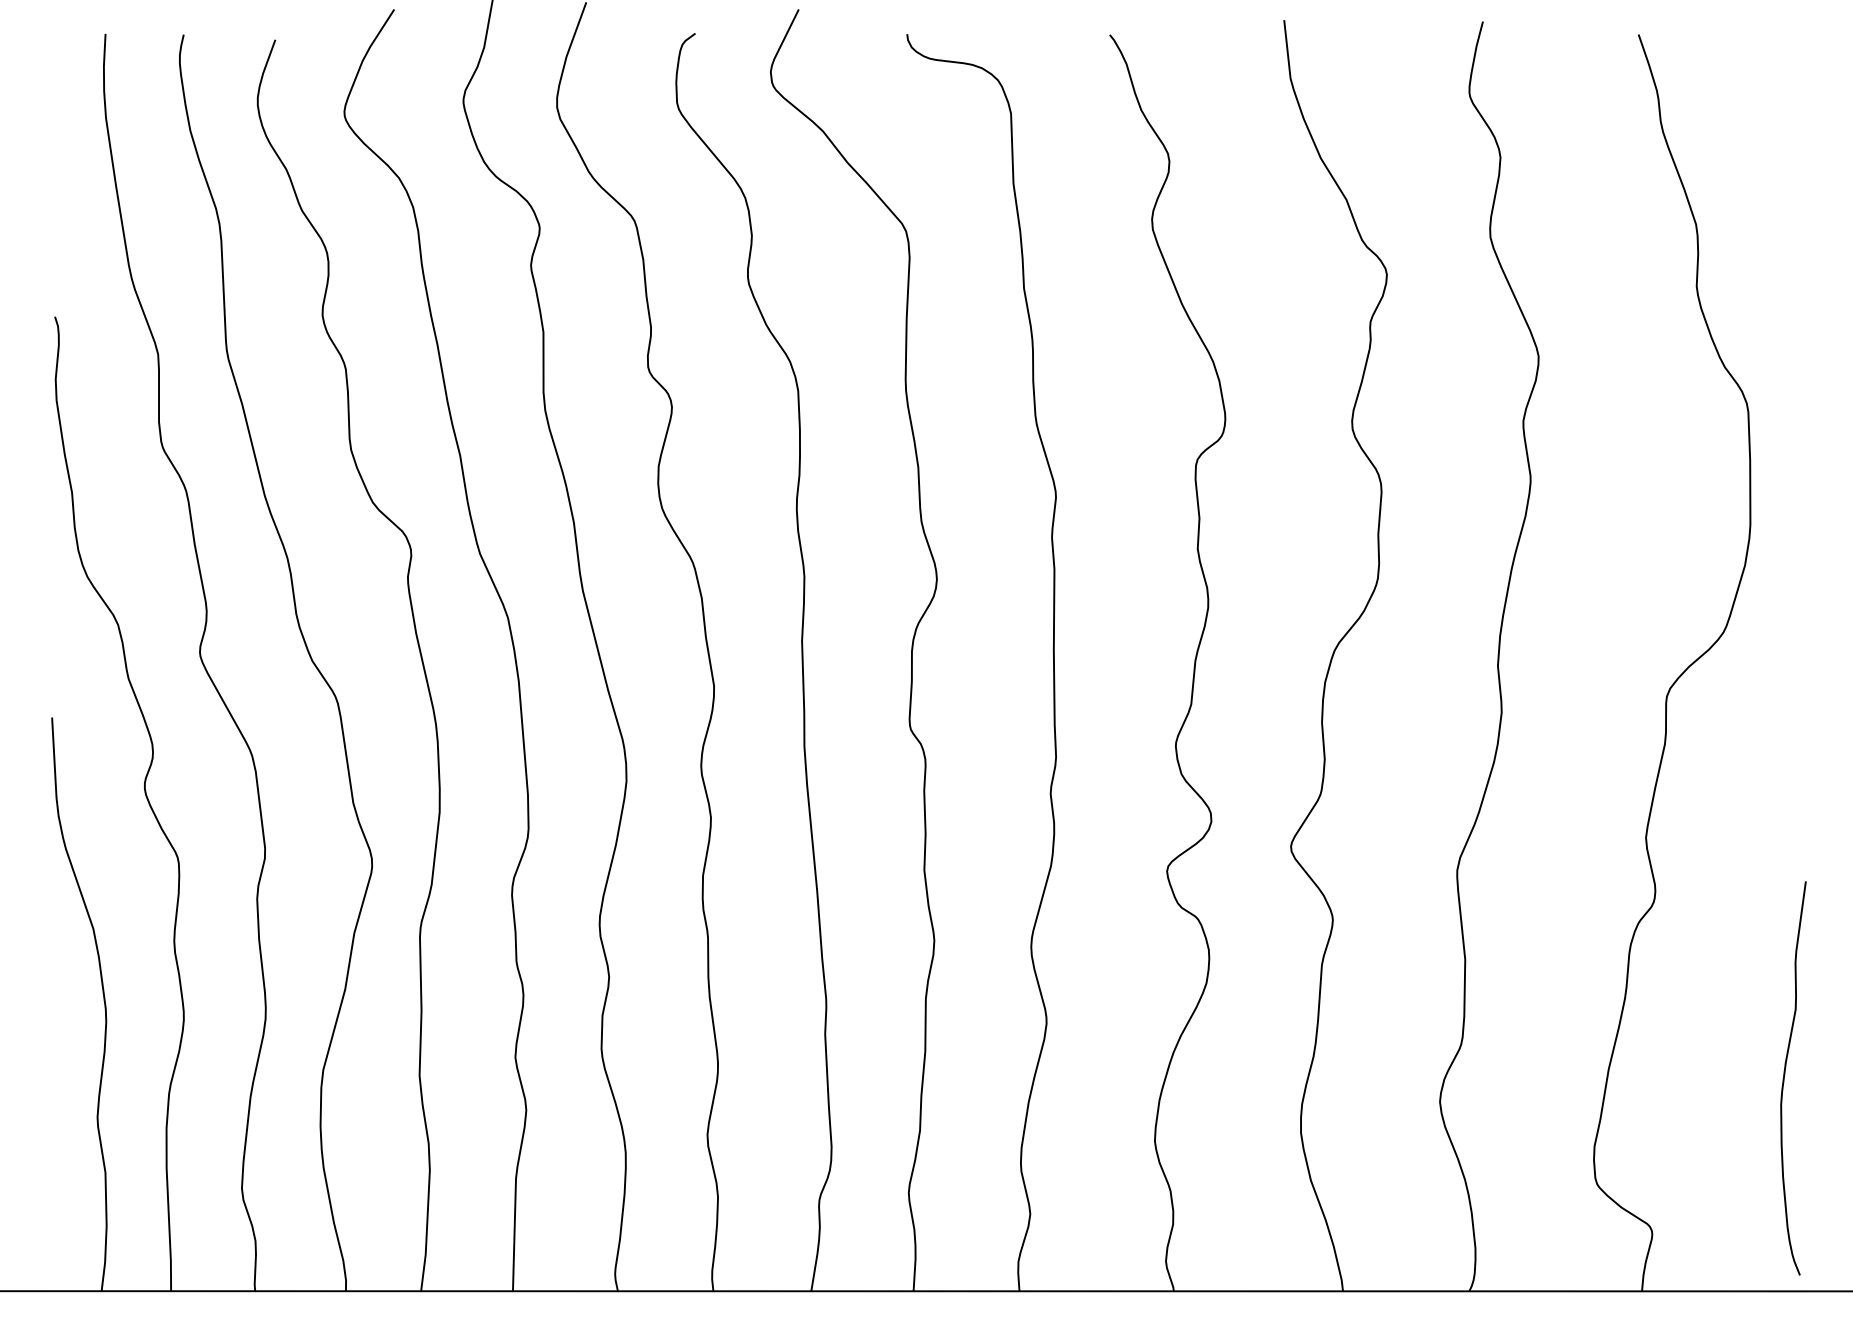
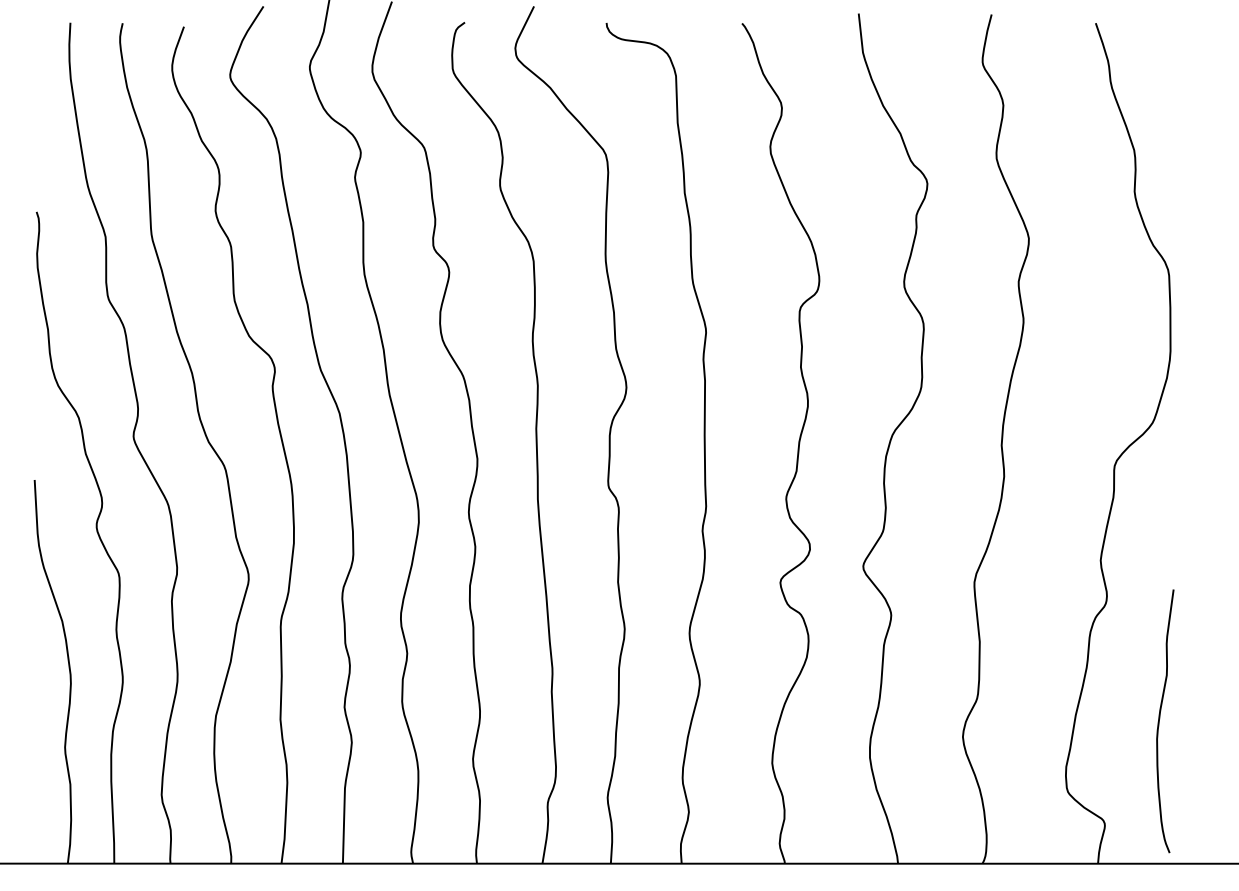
curve: (1786, 1074) -> (1160, 718), moved

